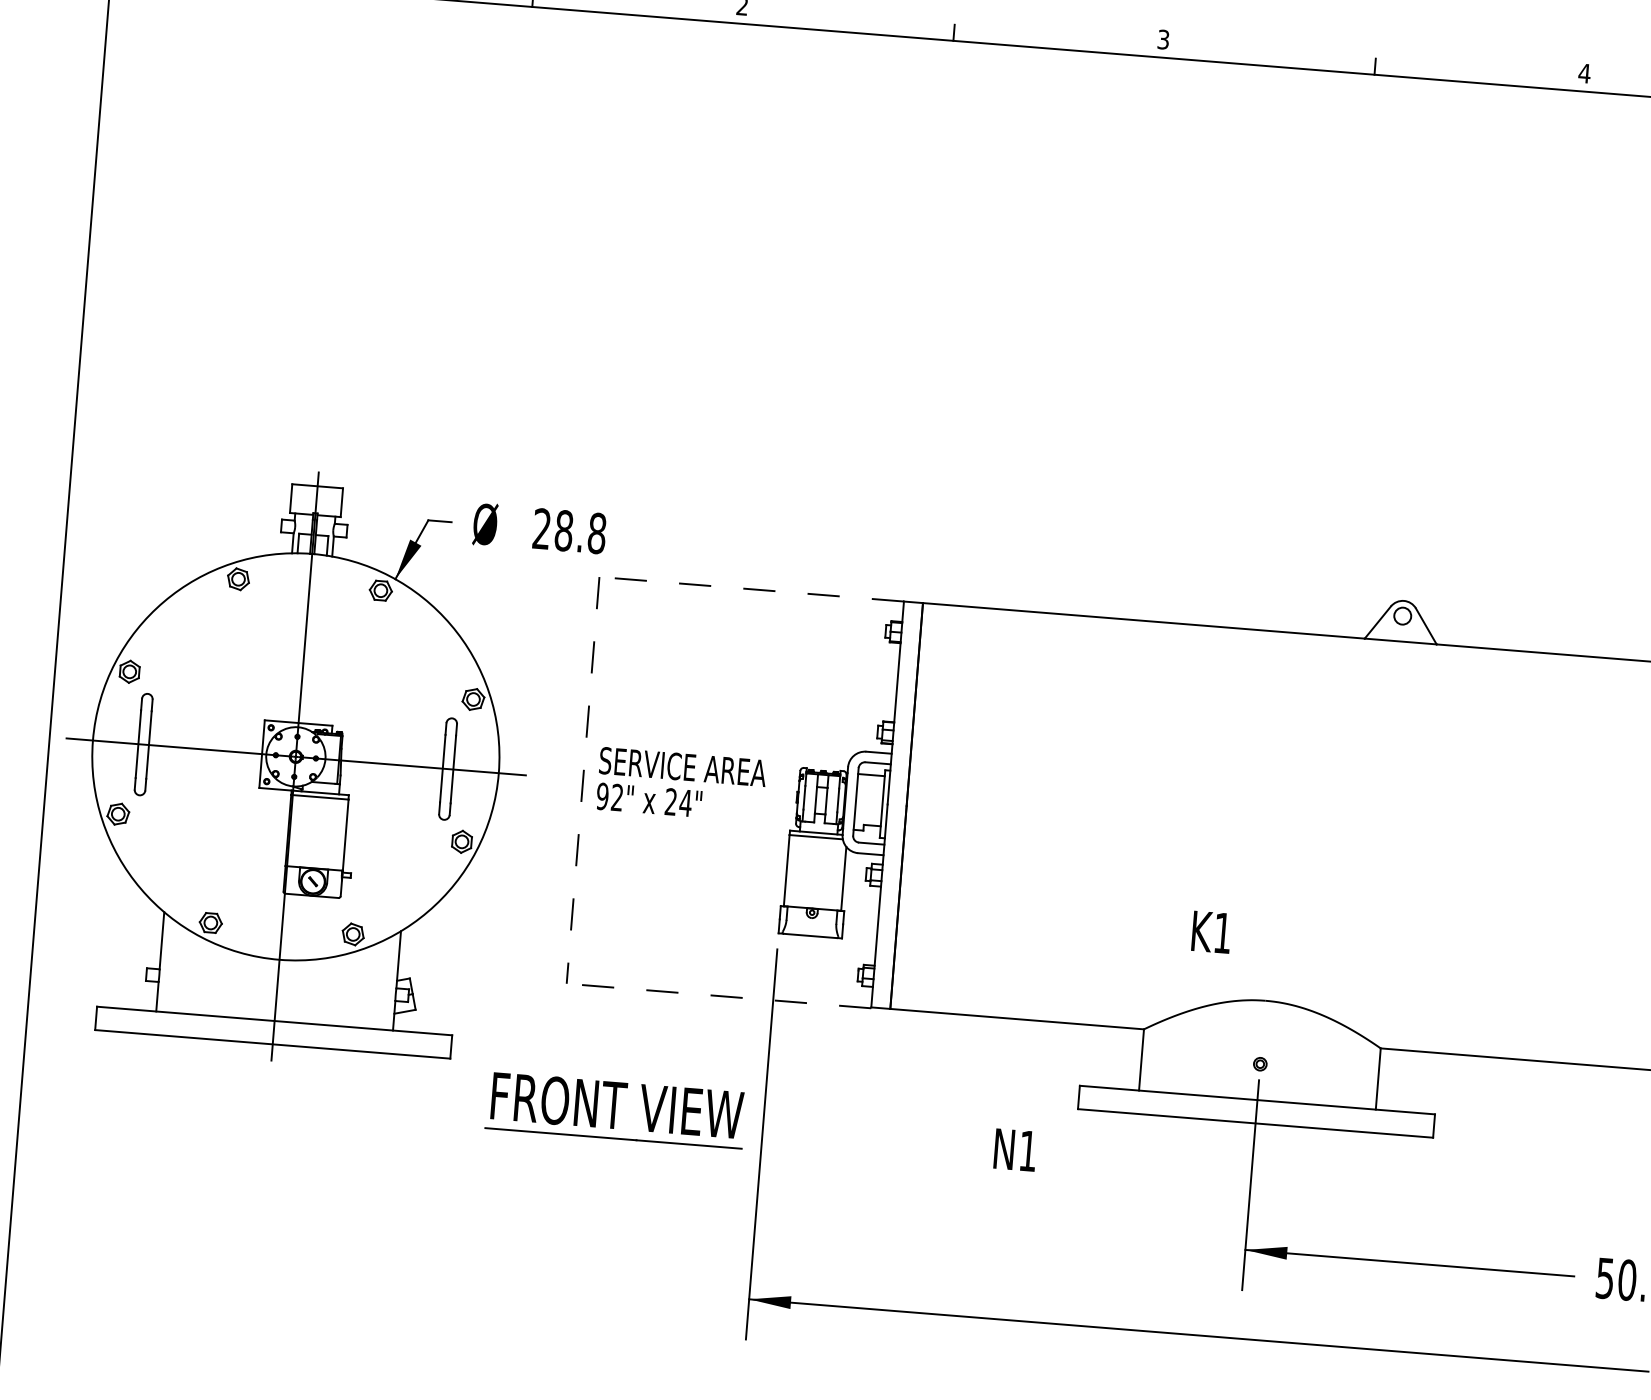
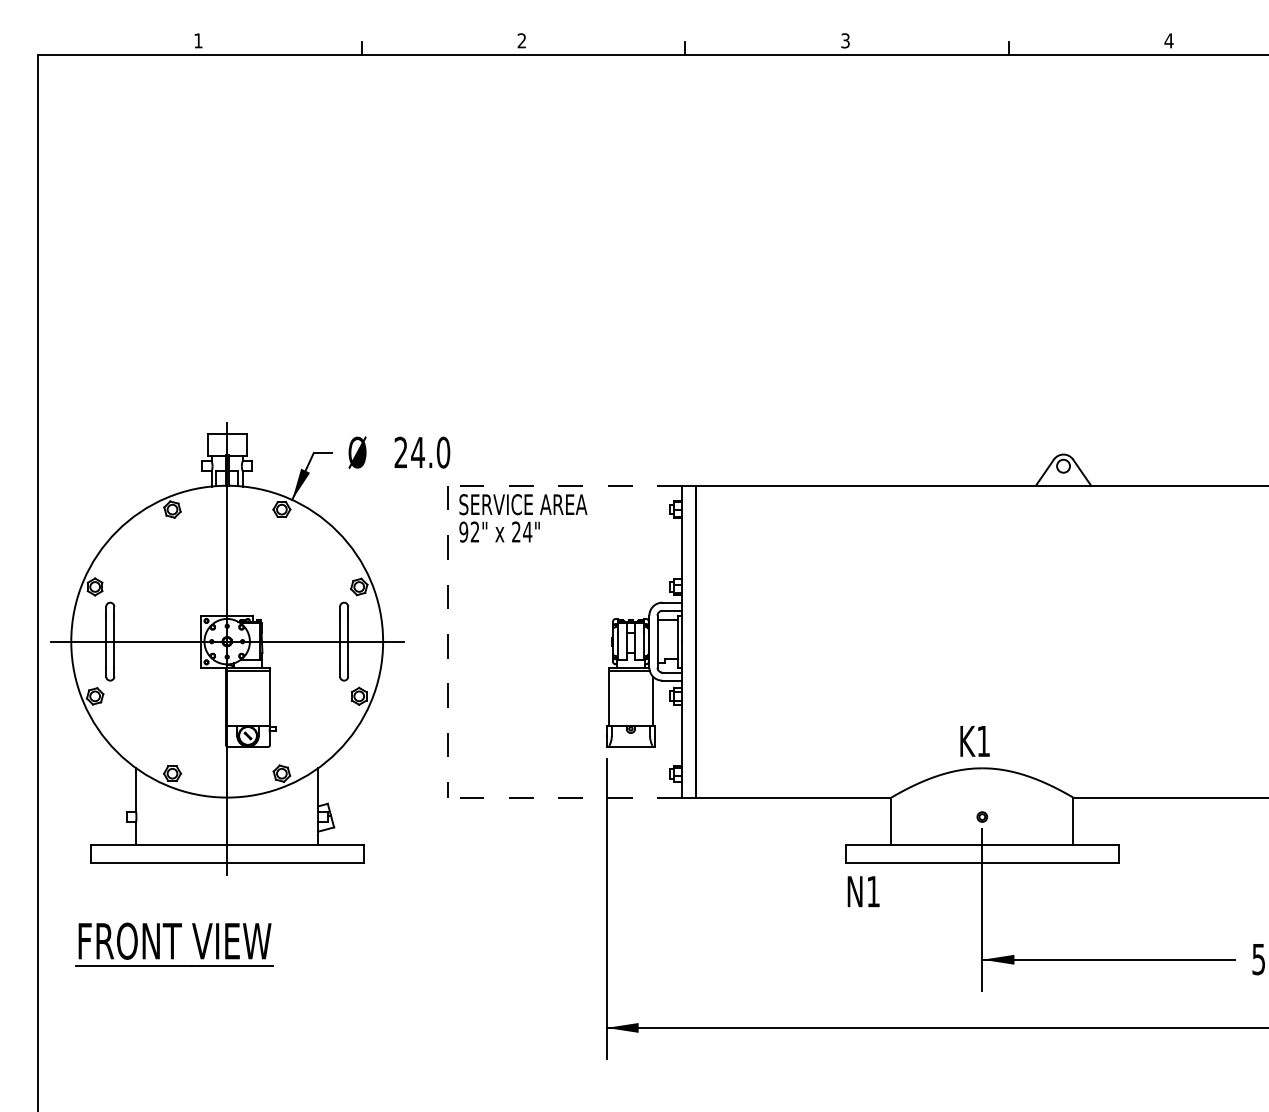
text: (580, 531) -> (430, 452), 28.8 -> 24.0
text: (681, 785) -> (523, 518), moved
text: (1210, 932) -> (974, 741), moved
part: (616, 1109) -> (174, 944), moved
text: (1015, 1149) -> (863, 891), moved

